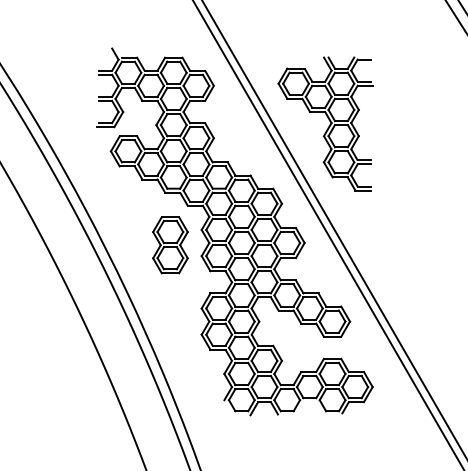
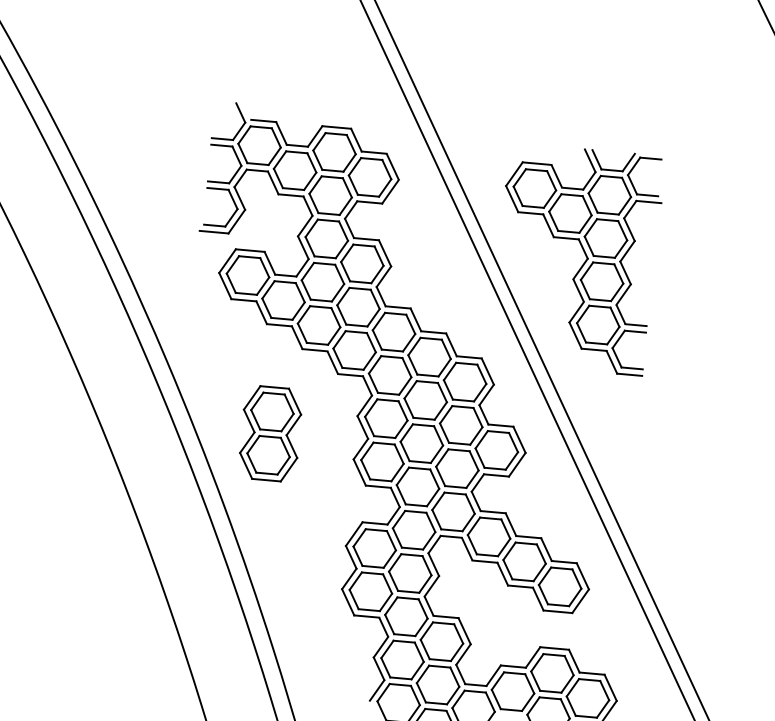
part: (170, 245) -> (270, 434), moved

